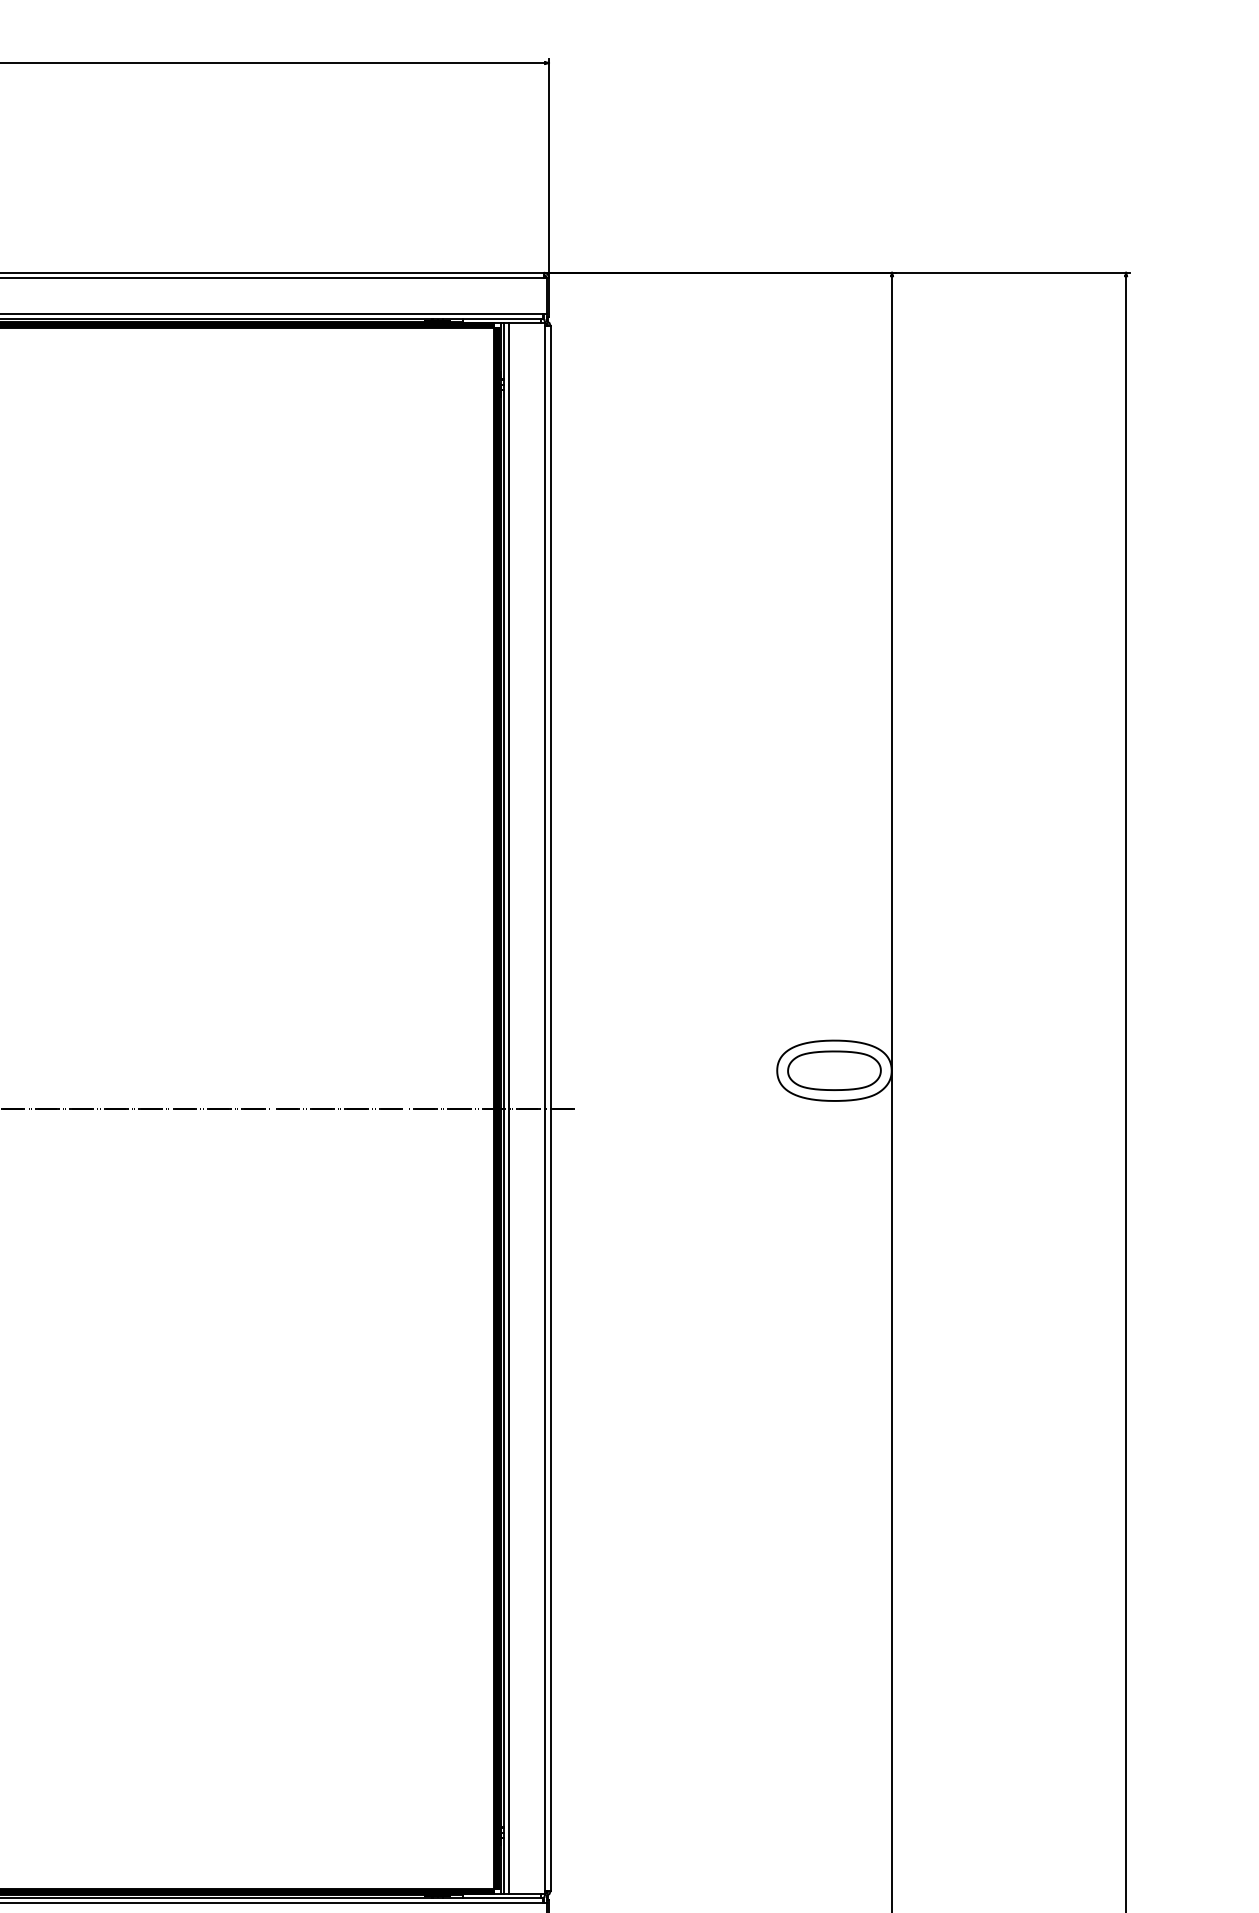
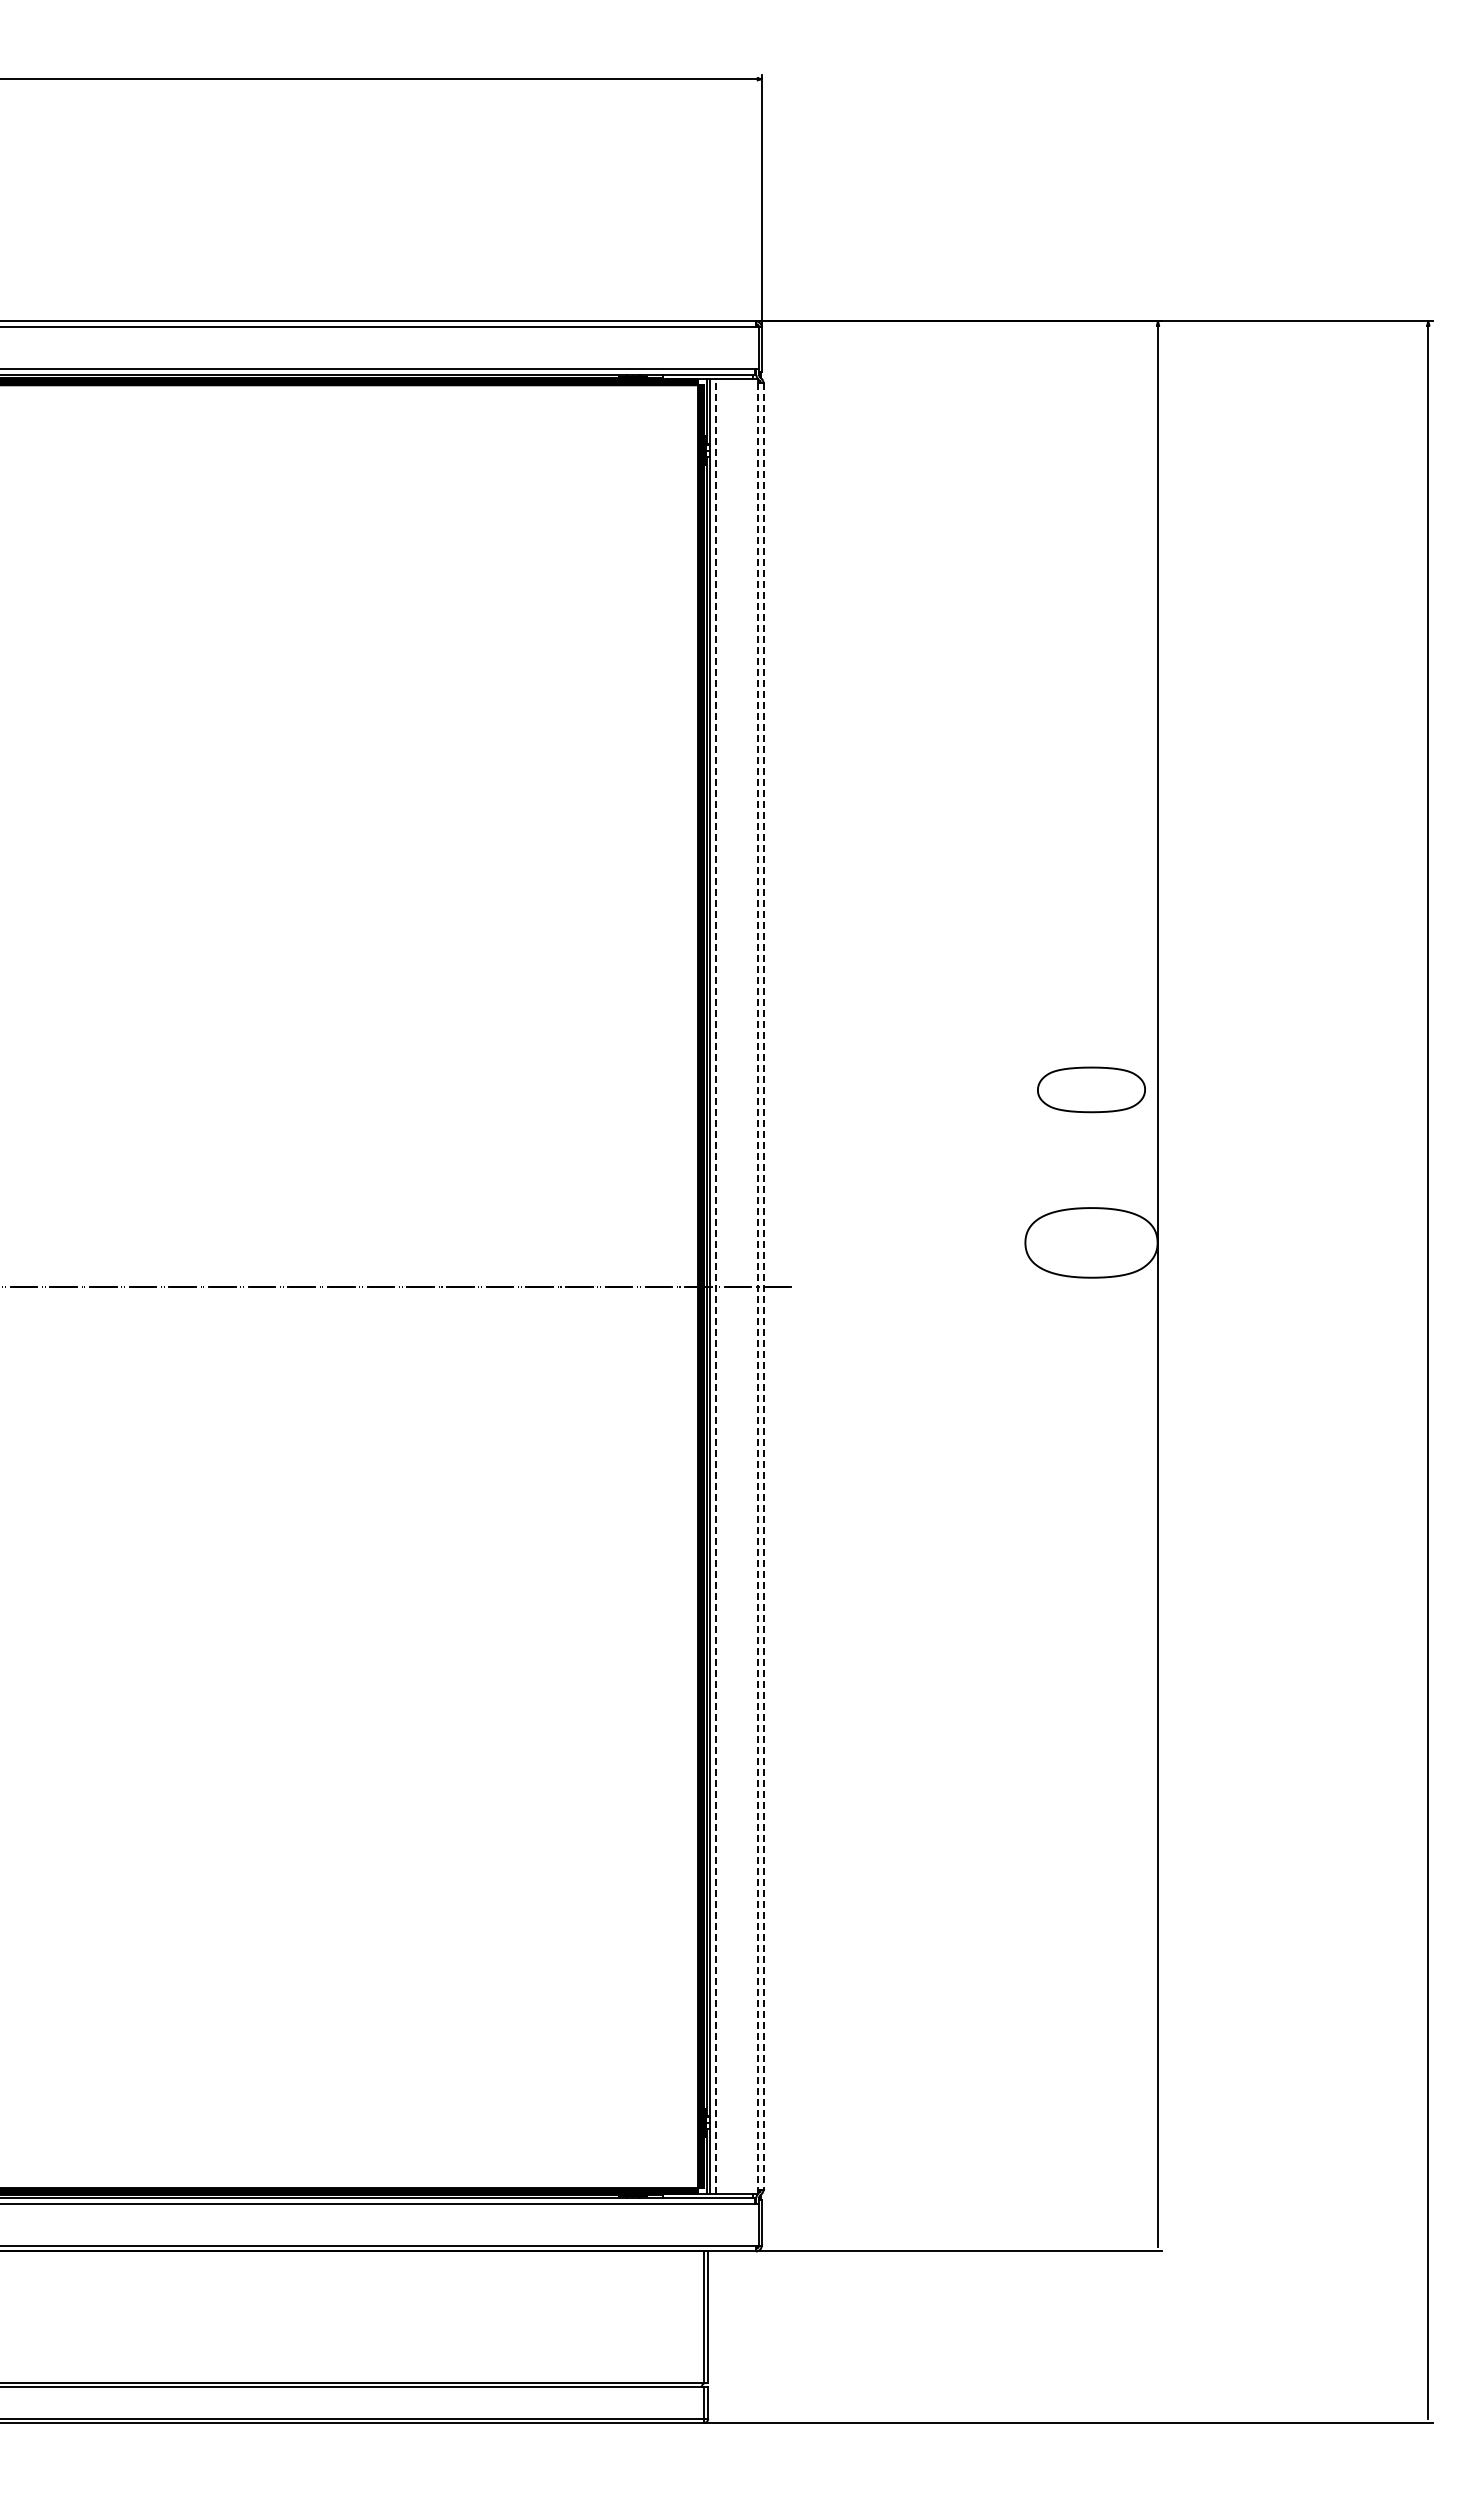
part: (834, 1070) -> (1091, 1089), moved
line: (508, 1107) -> (715, 1285), solid -> dashed
line: (545, 1108) -> (757, 1286), solid -> dashed
line: (550, 1108) -> (763, 1286), solid -> dashed

